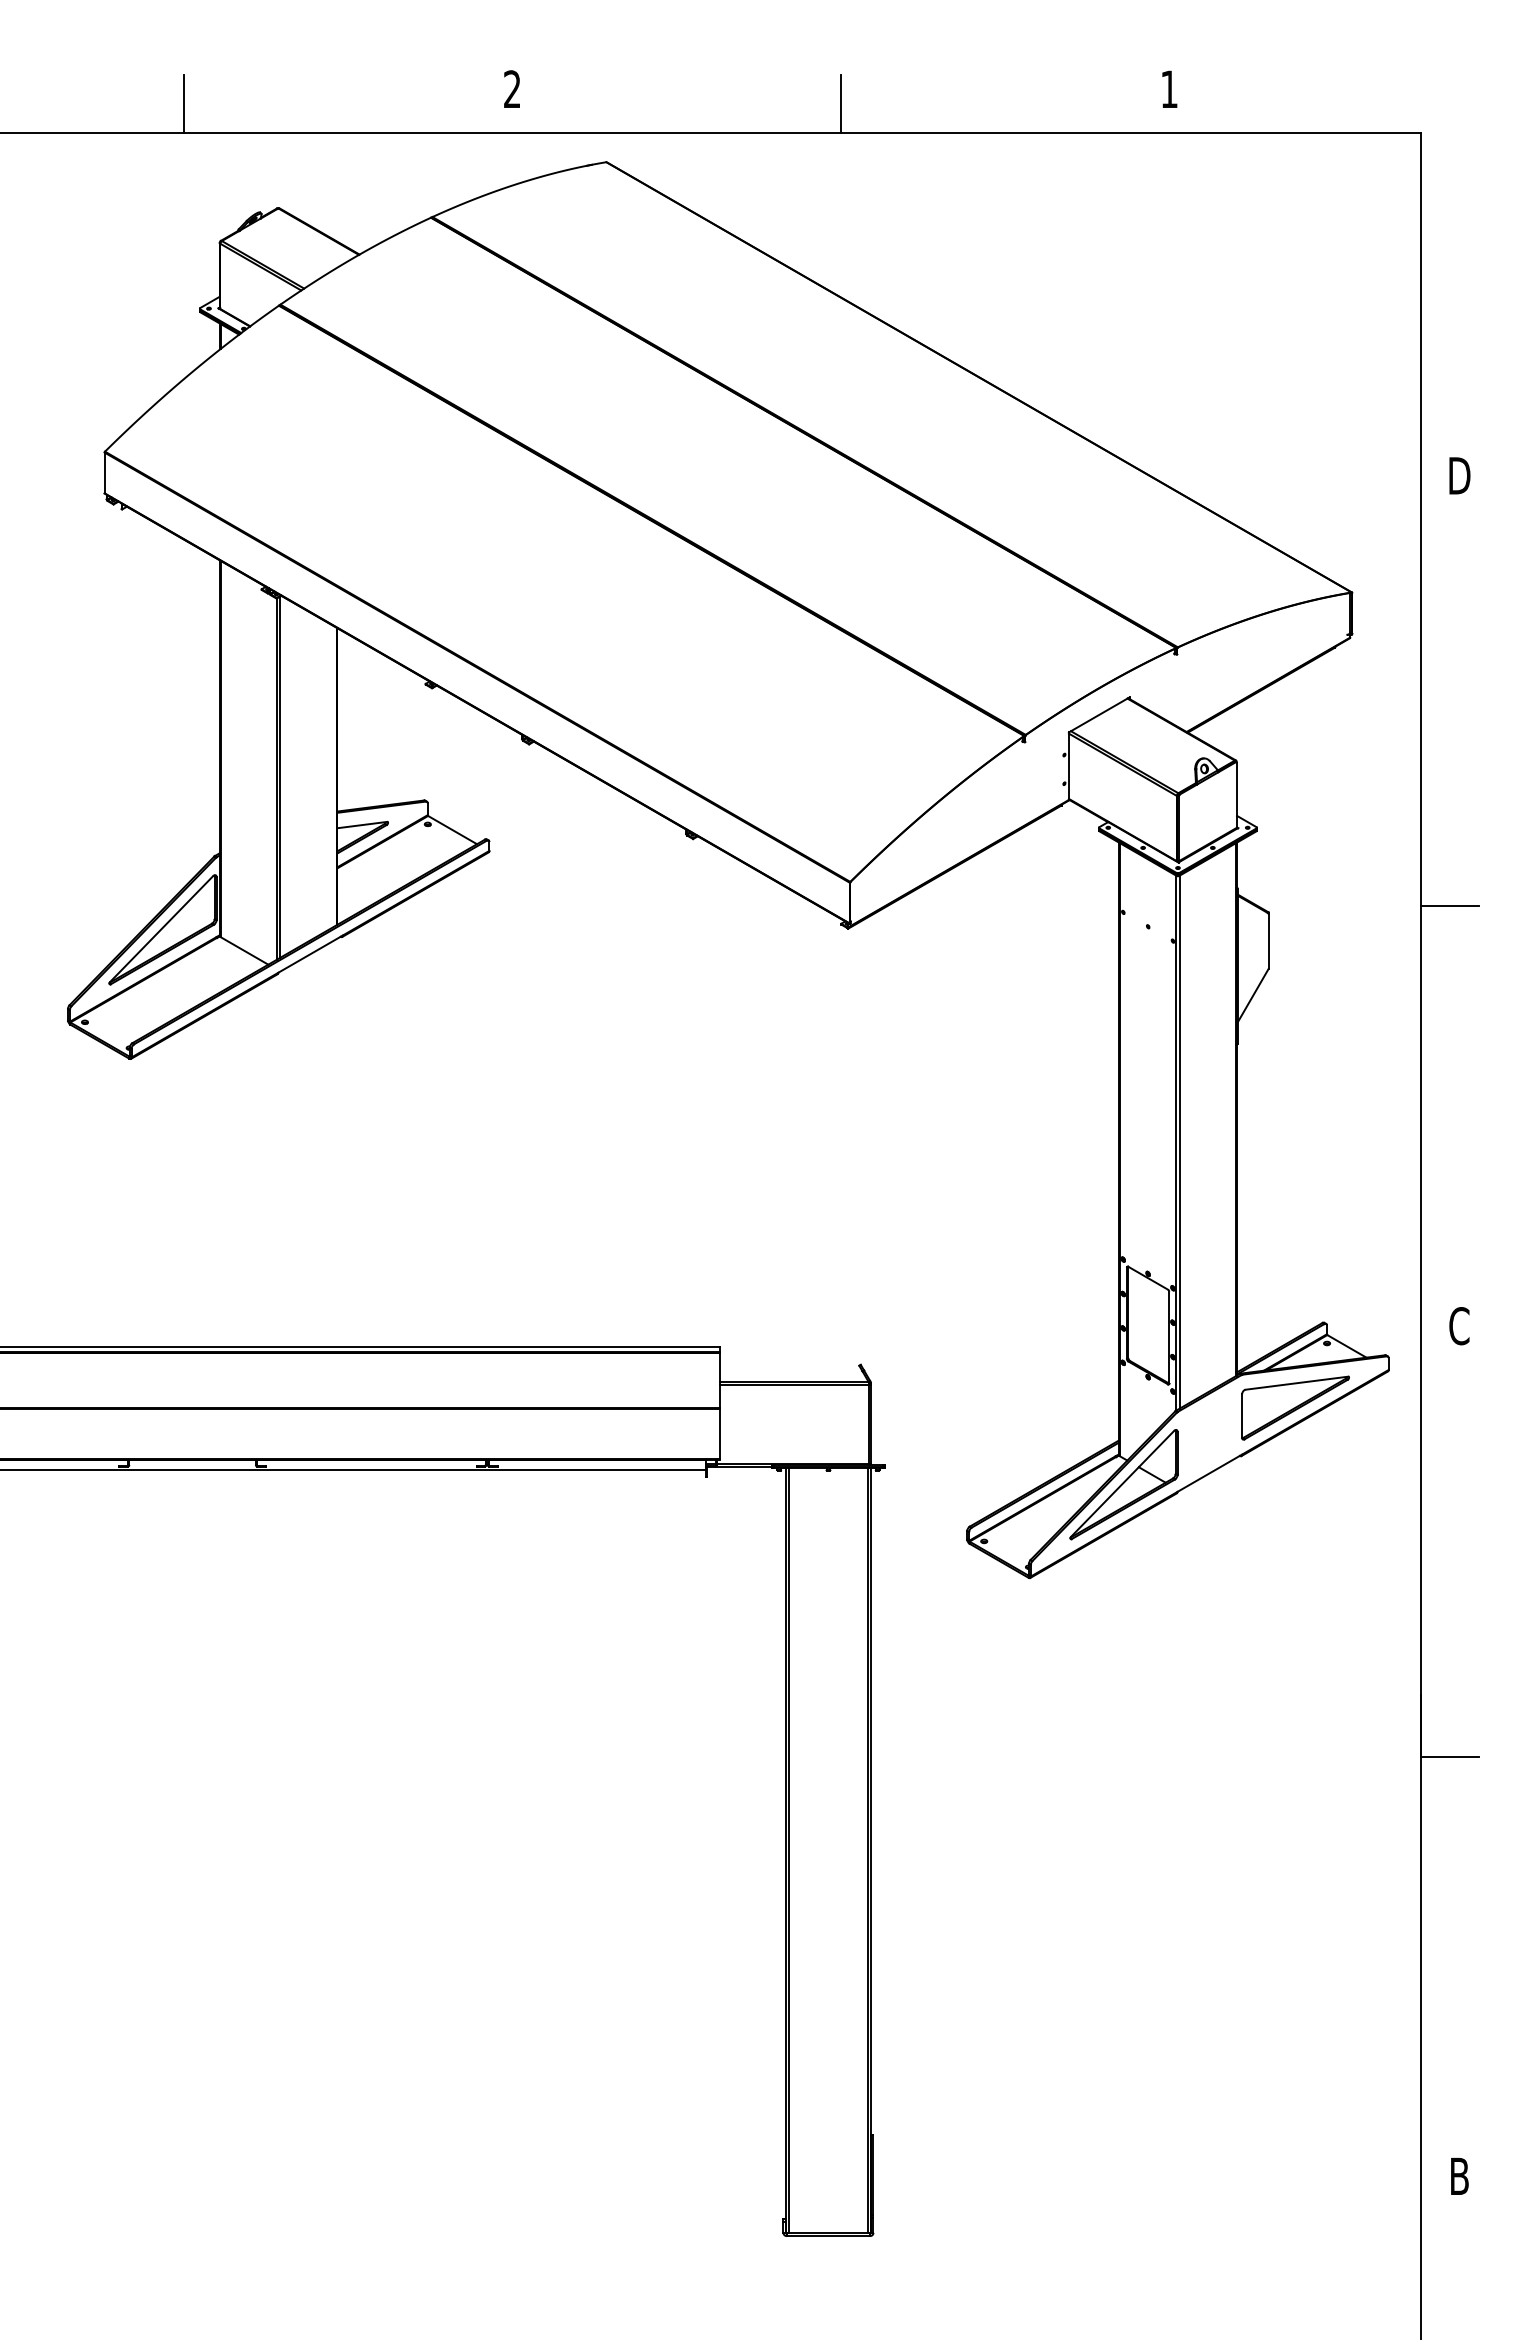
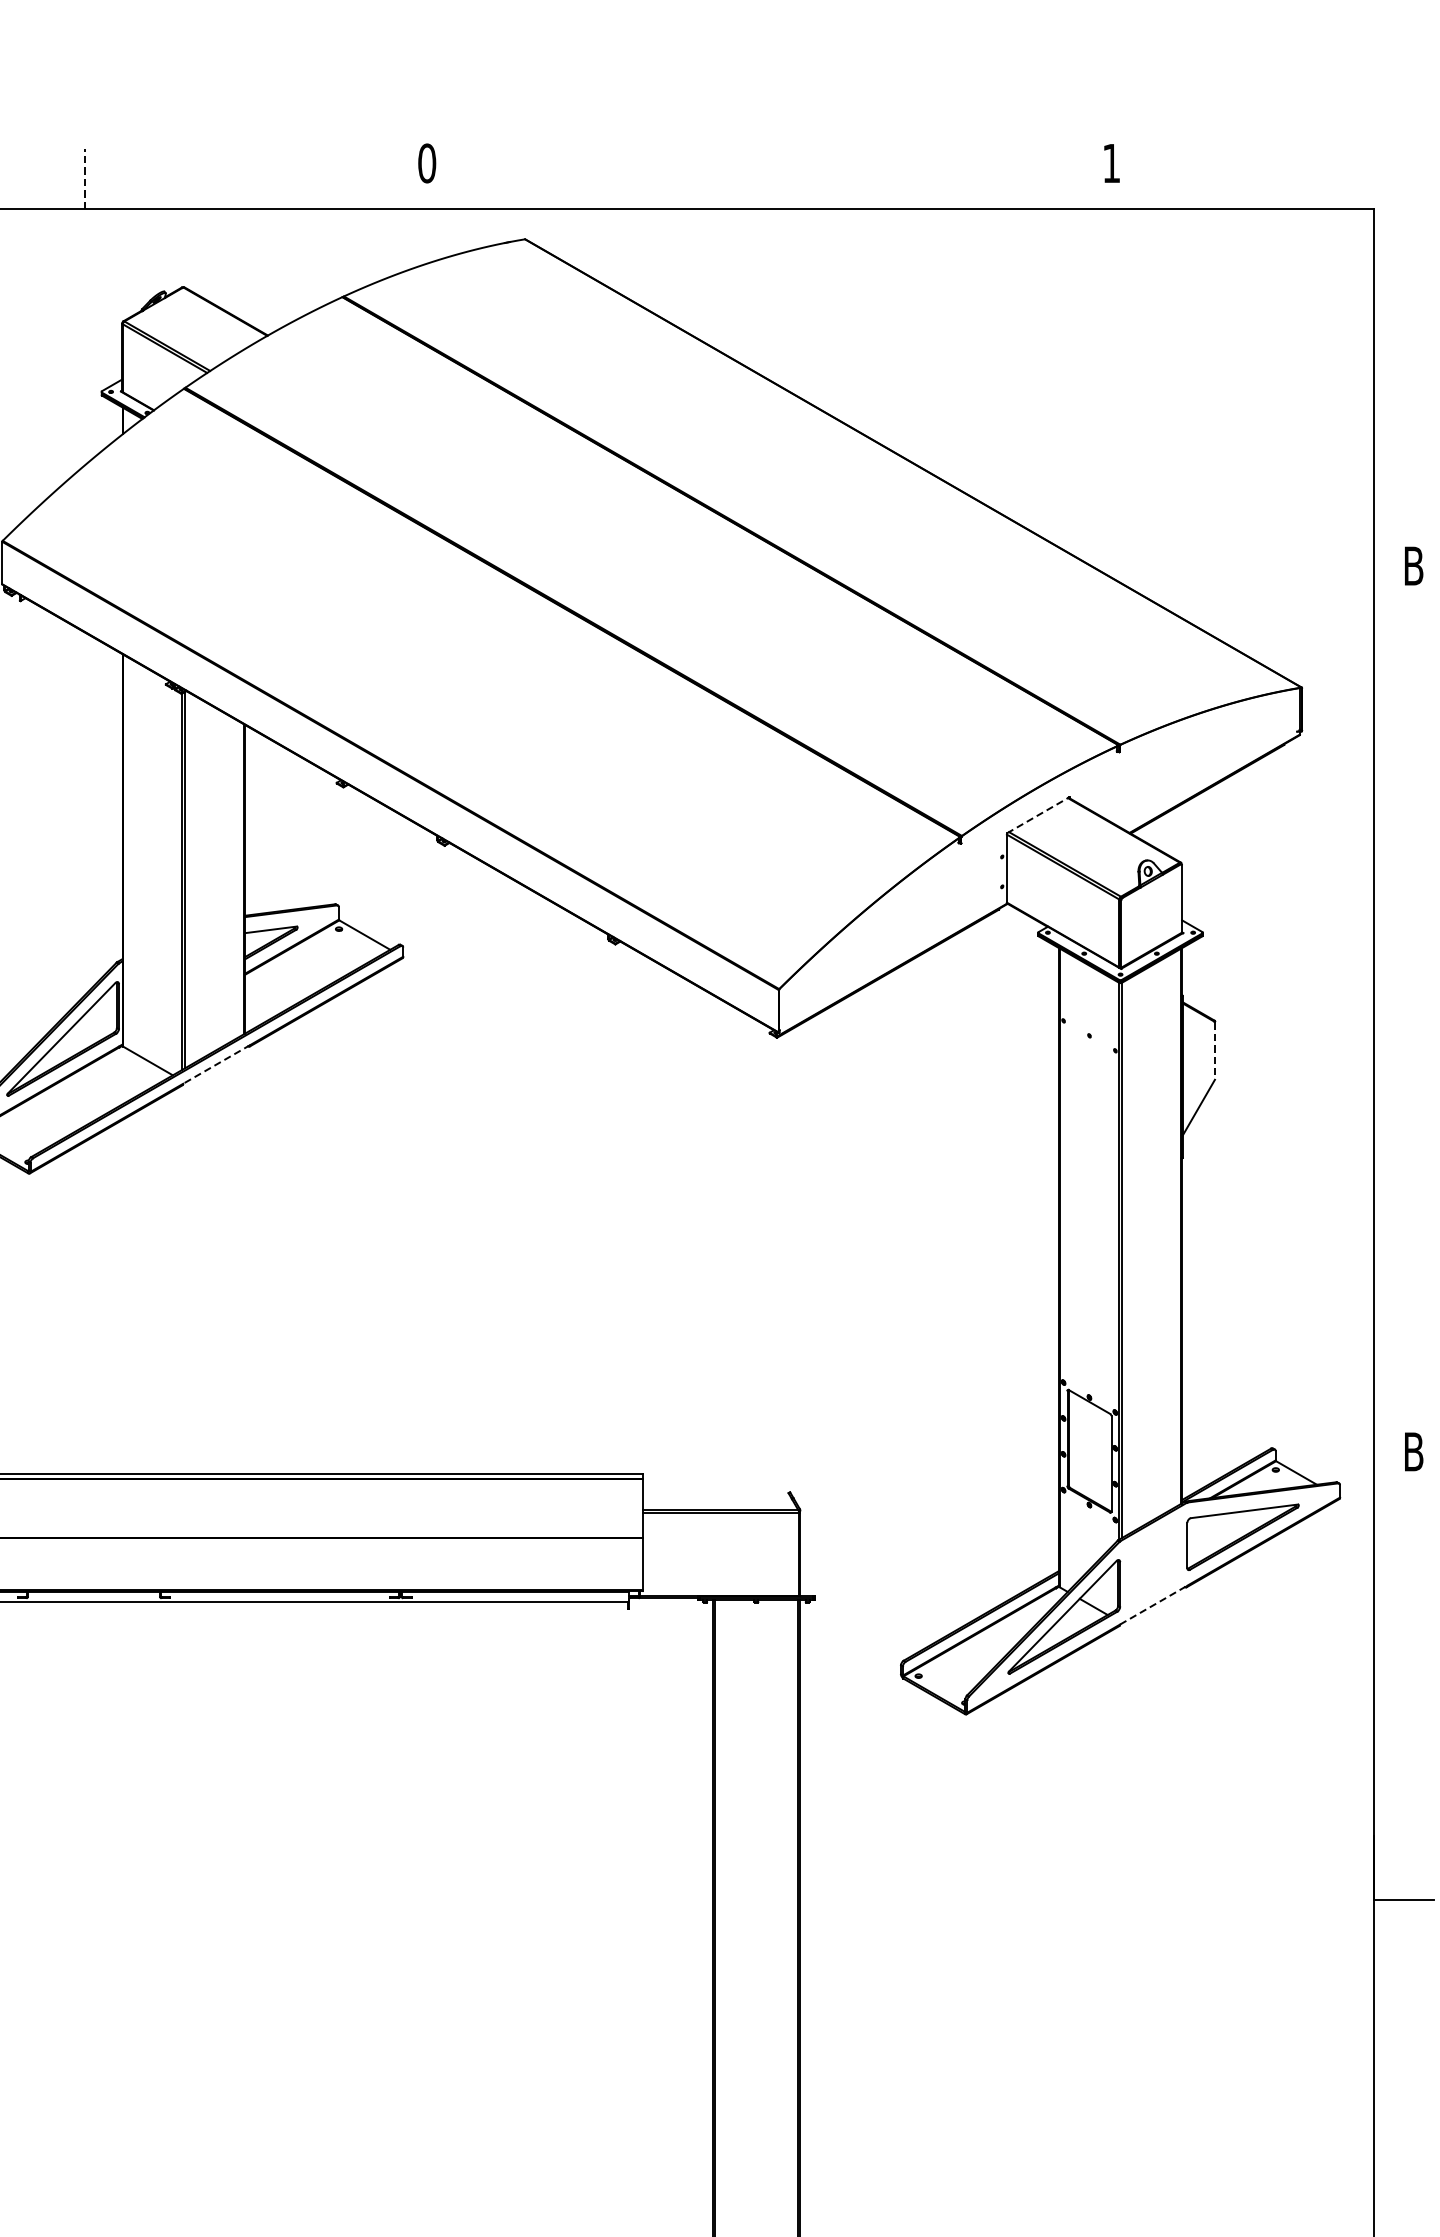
text: (512, 89) -> (427, 163), 2 -> 0
line: (184, 104) -> (85, 179), solid -> dashed
line: (841, 104) -> (769, 179), removed
text: (1459, 475) -> (1413, 565), D -> B
line: (1099, 714) -> (1038, 814), solid -> dashed
line: (1450, 906) -> (1404, 1014), removed
line: (1268, 941) -> (1214, 1051), solid -> dashed
line: (310, 954) -> (216, 1064), solid -> dashed
text: (1459, 1326) -> (1413, 1452), C -> B
line: (1210, 1472) -> (1154, 1604), solid -> dashed

